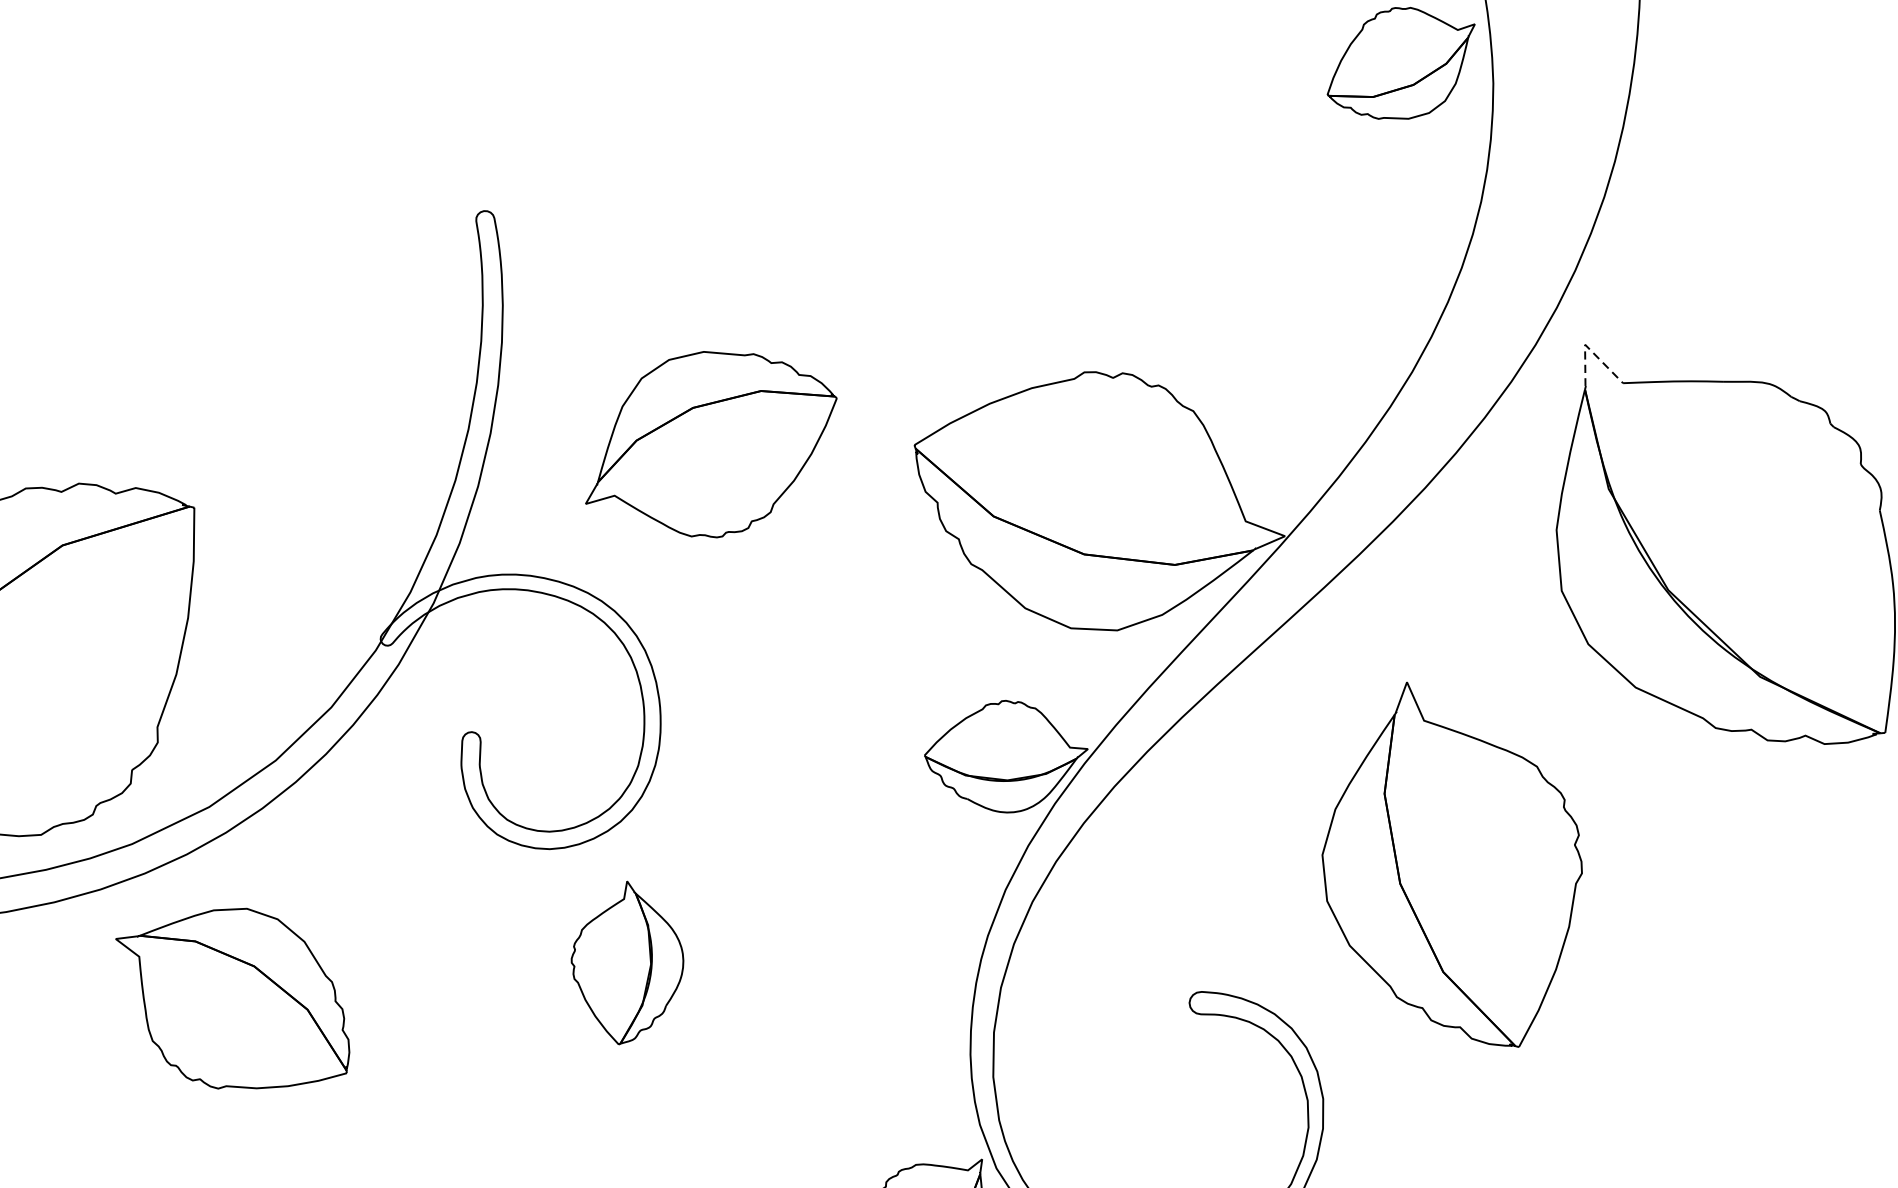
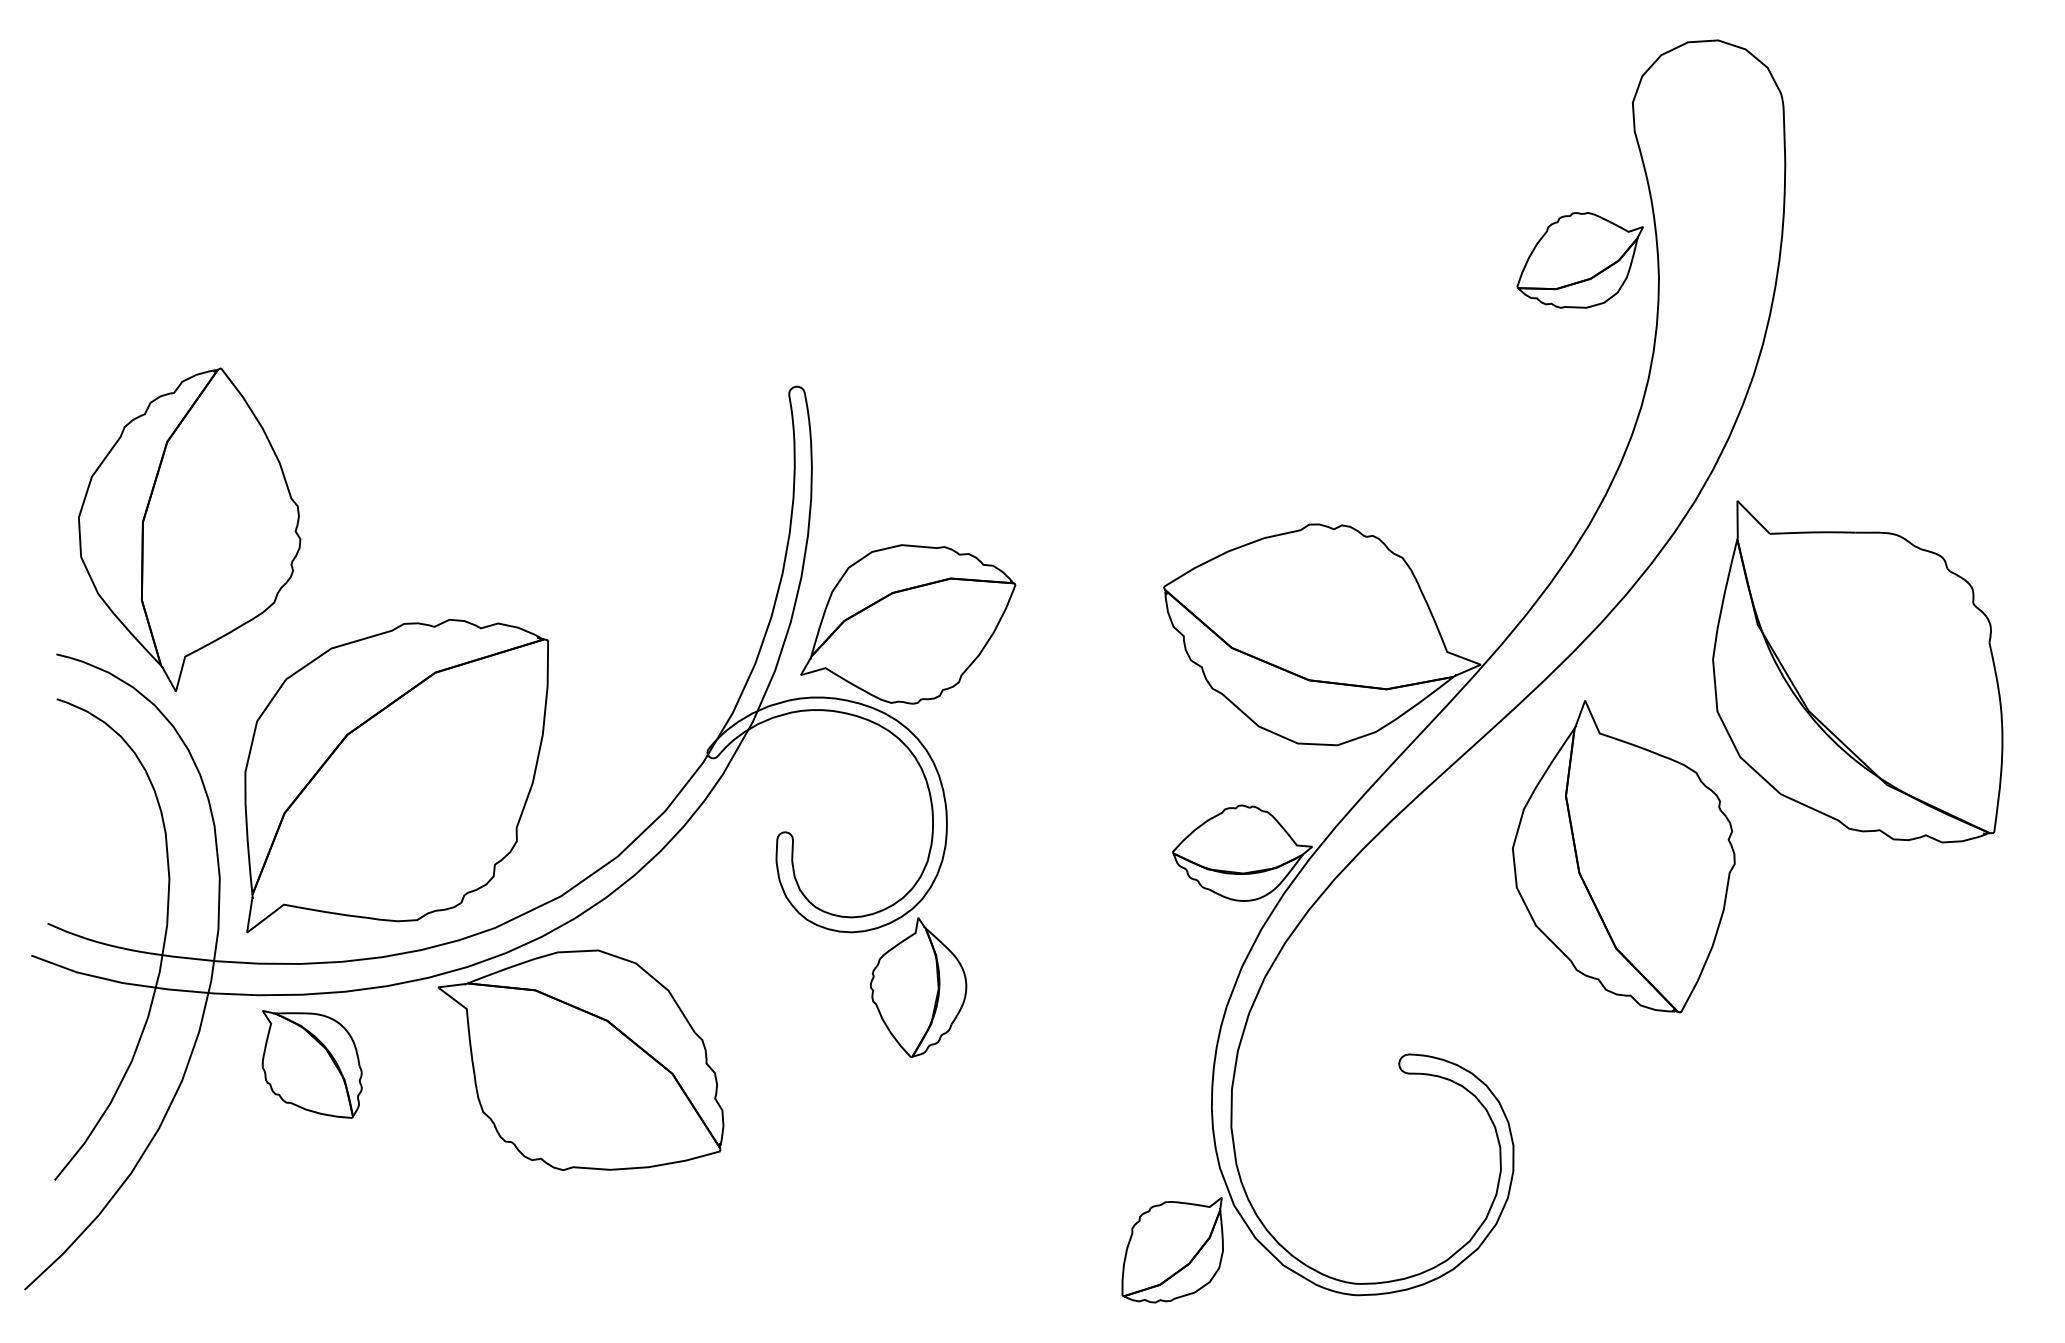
line: (1588, 347) -> (1740, 503), dashed -> solid
part: (711, 444) -> (908, 624), moved
part: (1451, 864) -> (1623, 856), moved
part: (627, 962) -> (918, 987), moved
part: (232, 997) -> (580, 1059), size x1.43

